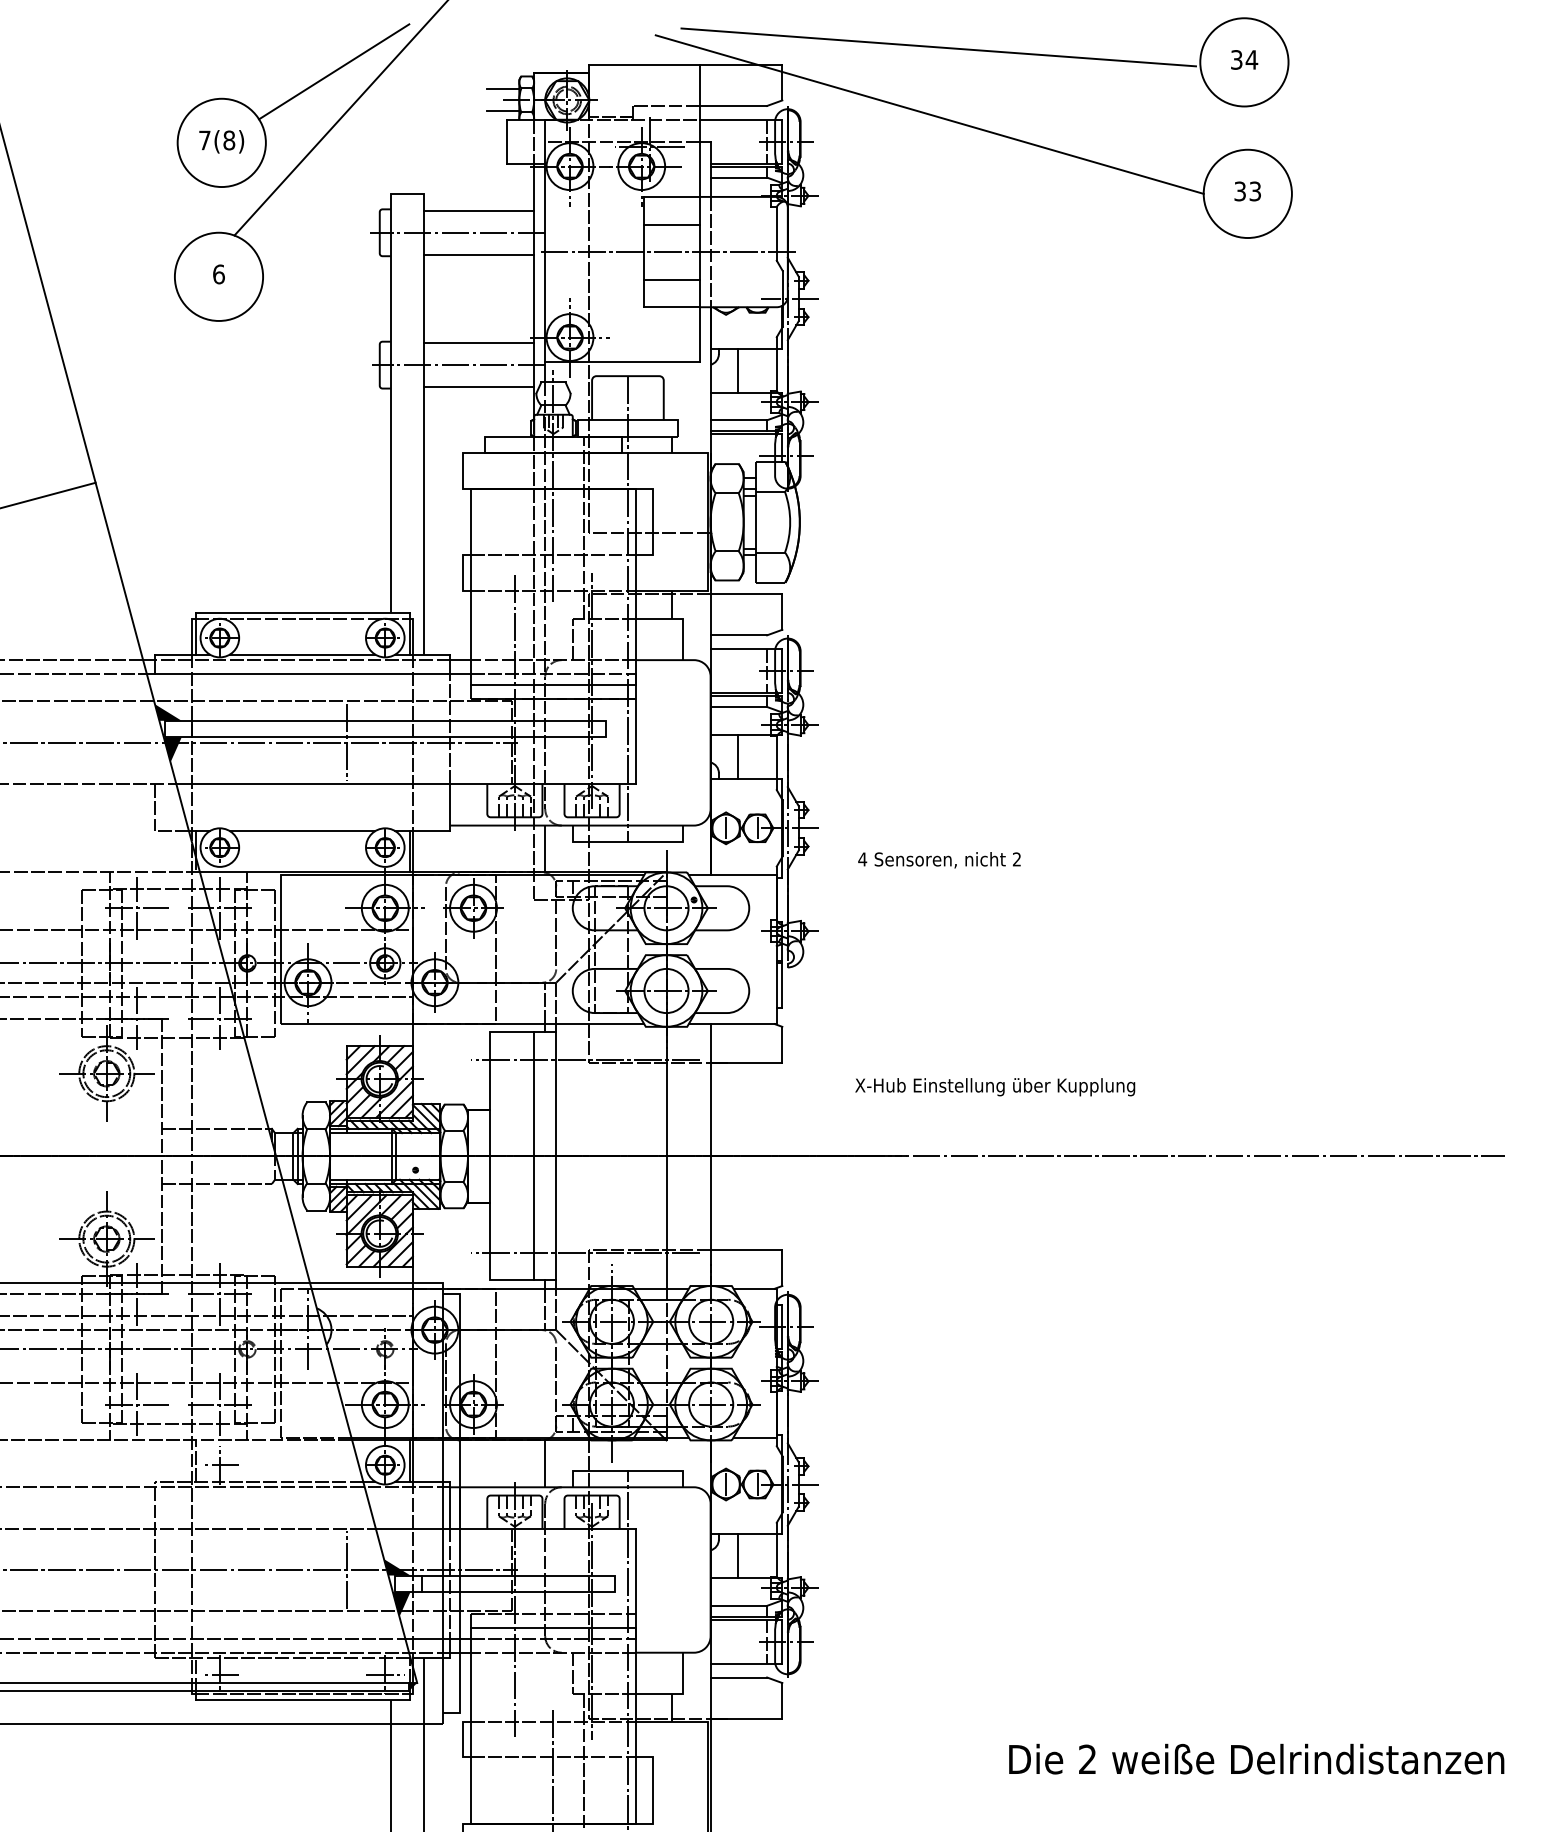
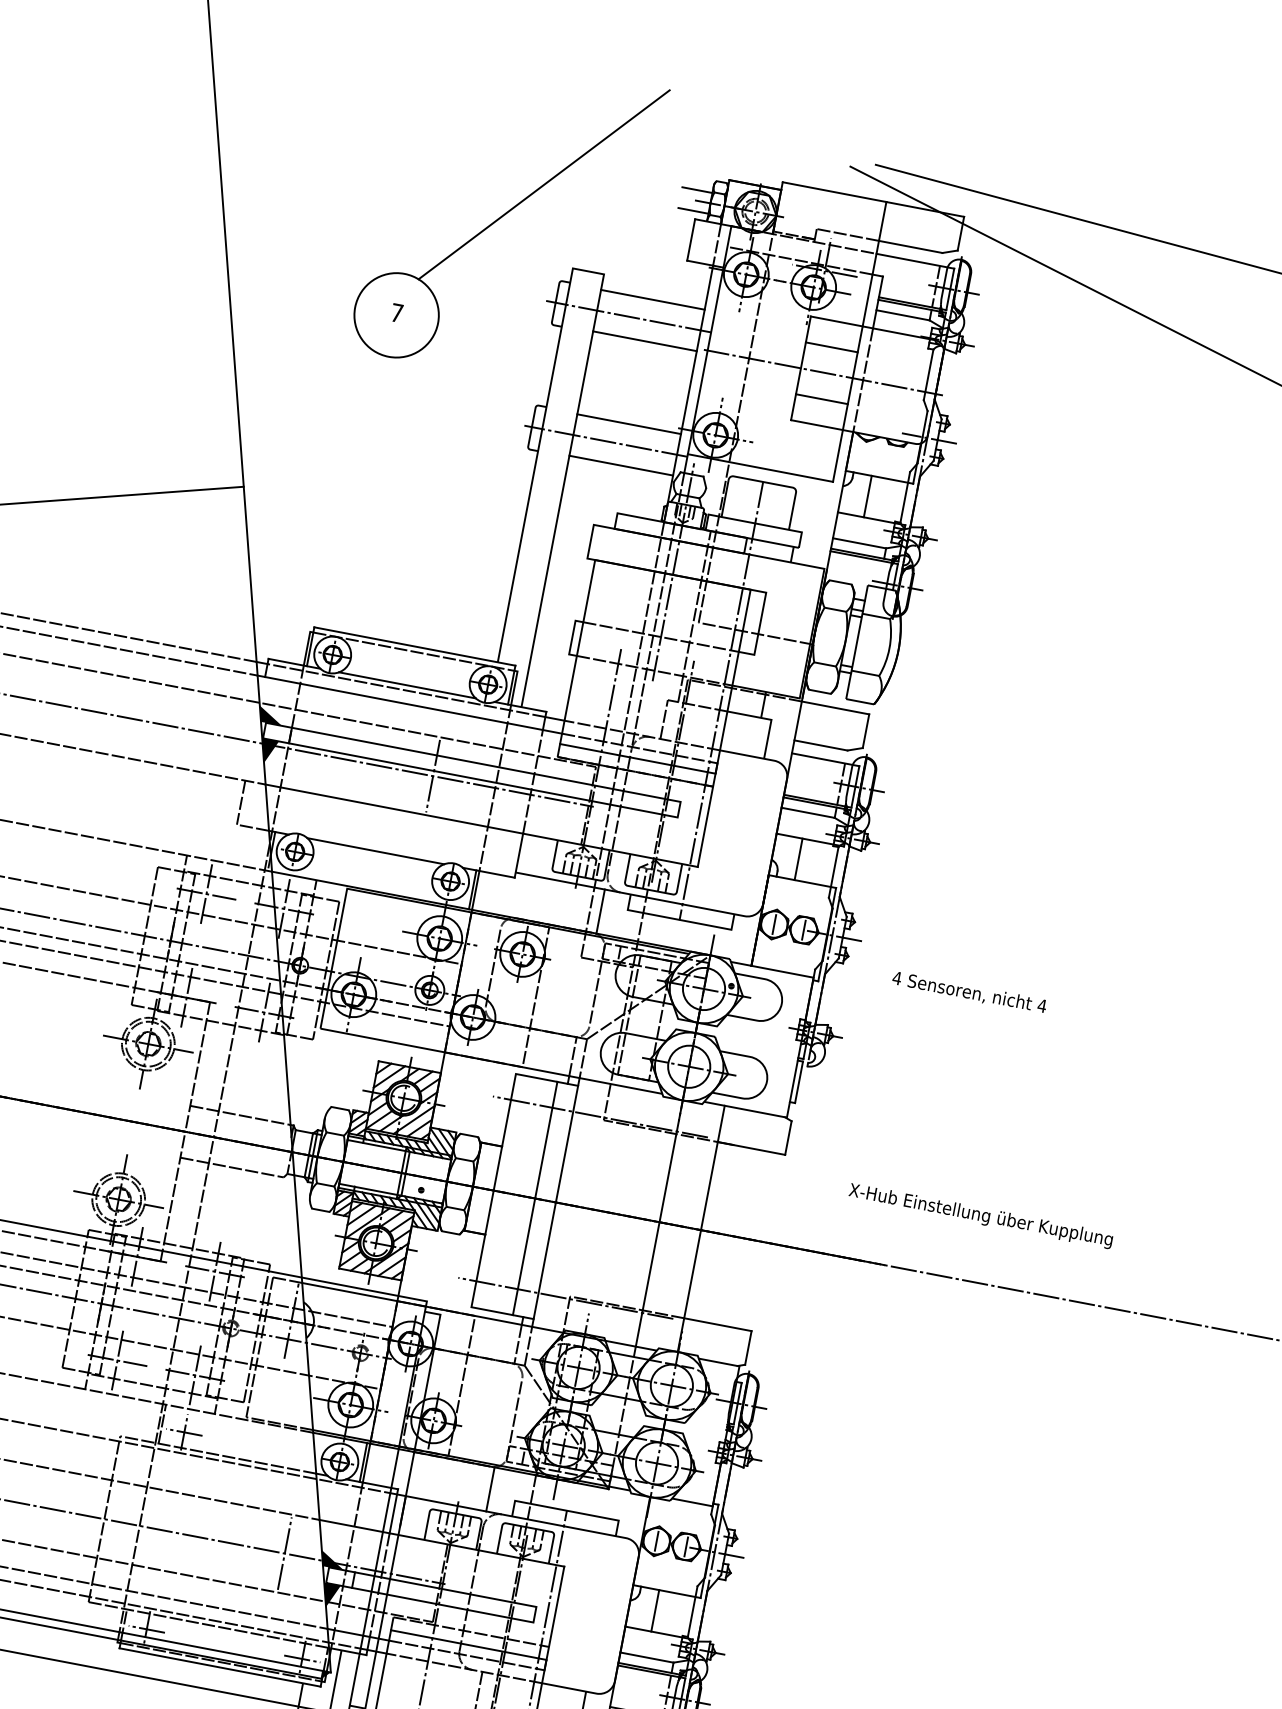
part: (293, 105) -> (497, 167), removed
text: (218, 274) -> (396, 313), 6 -> 7
text: (1016, 859) -> (1041, 1005), 2 -> 4

